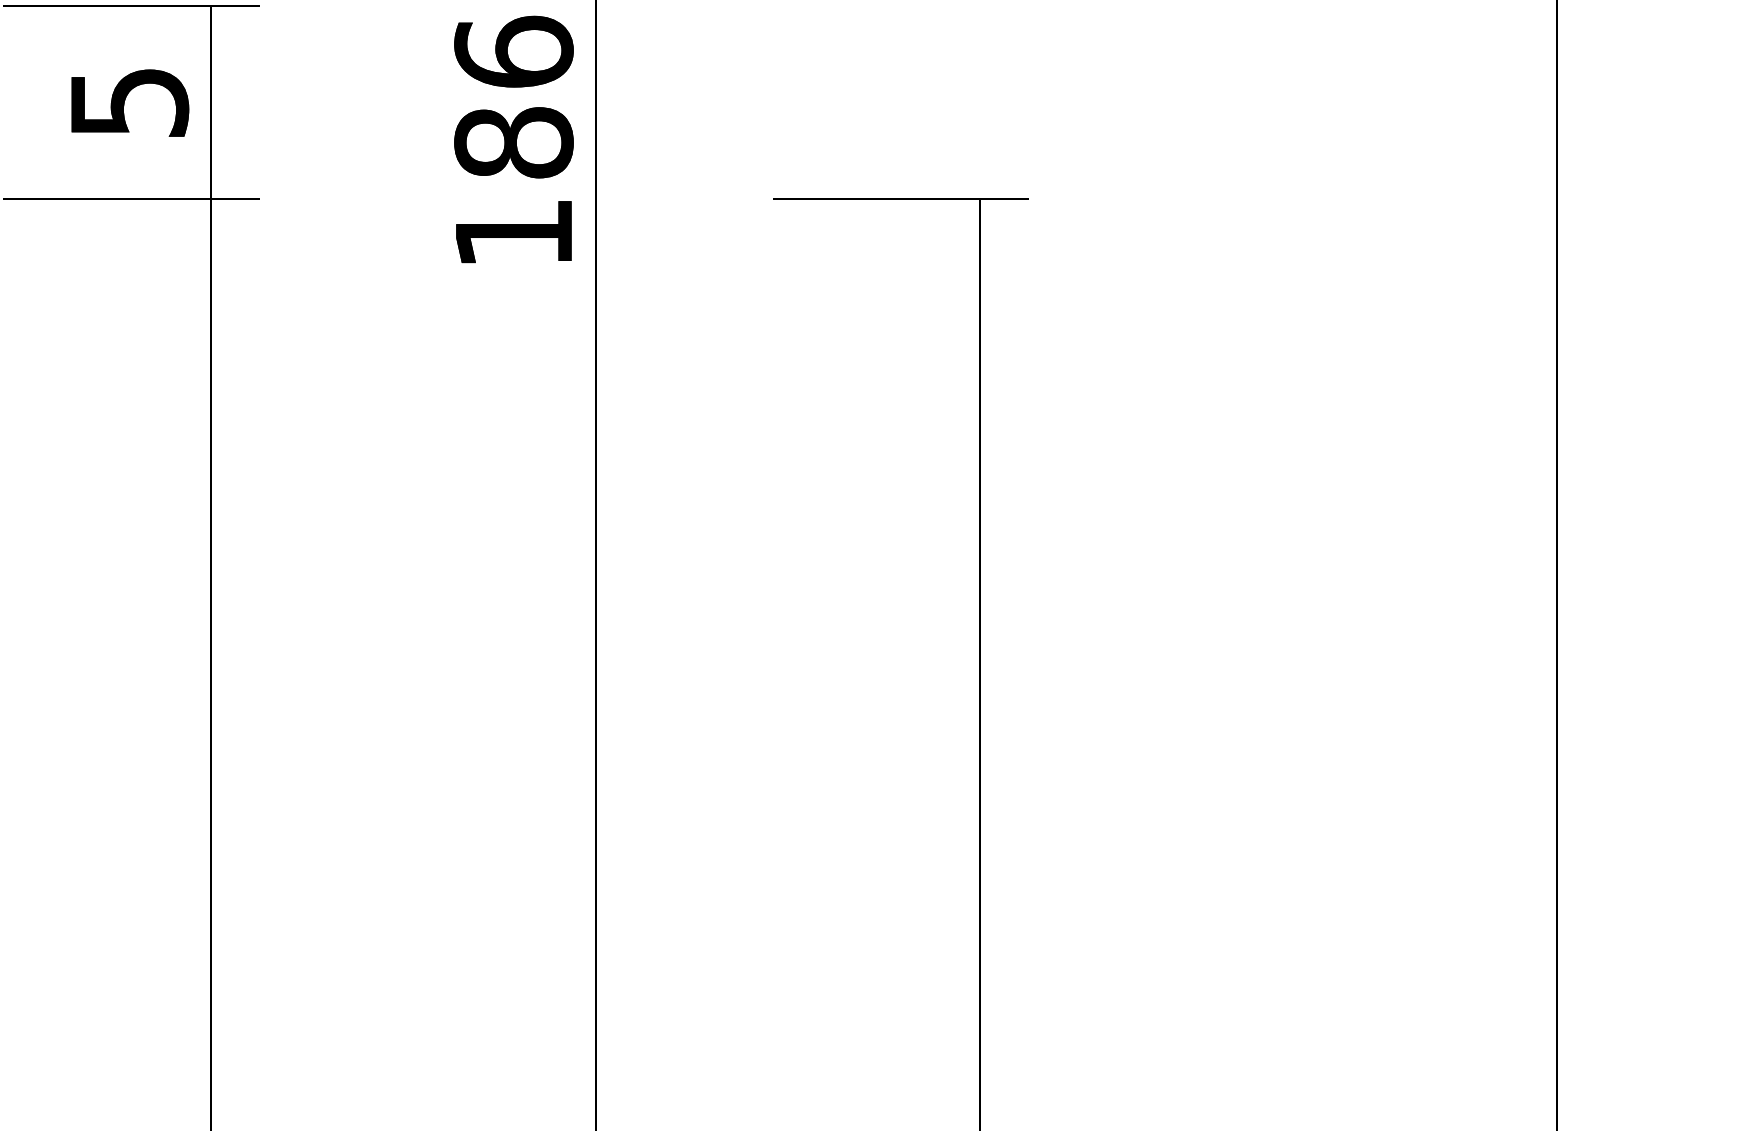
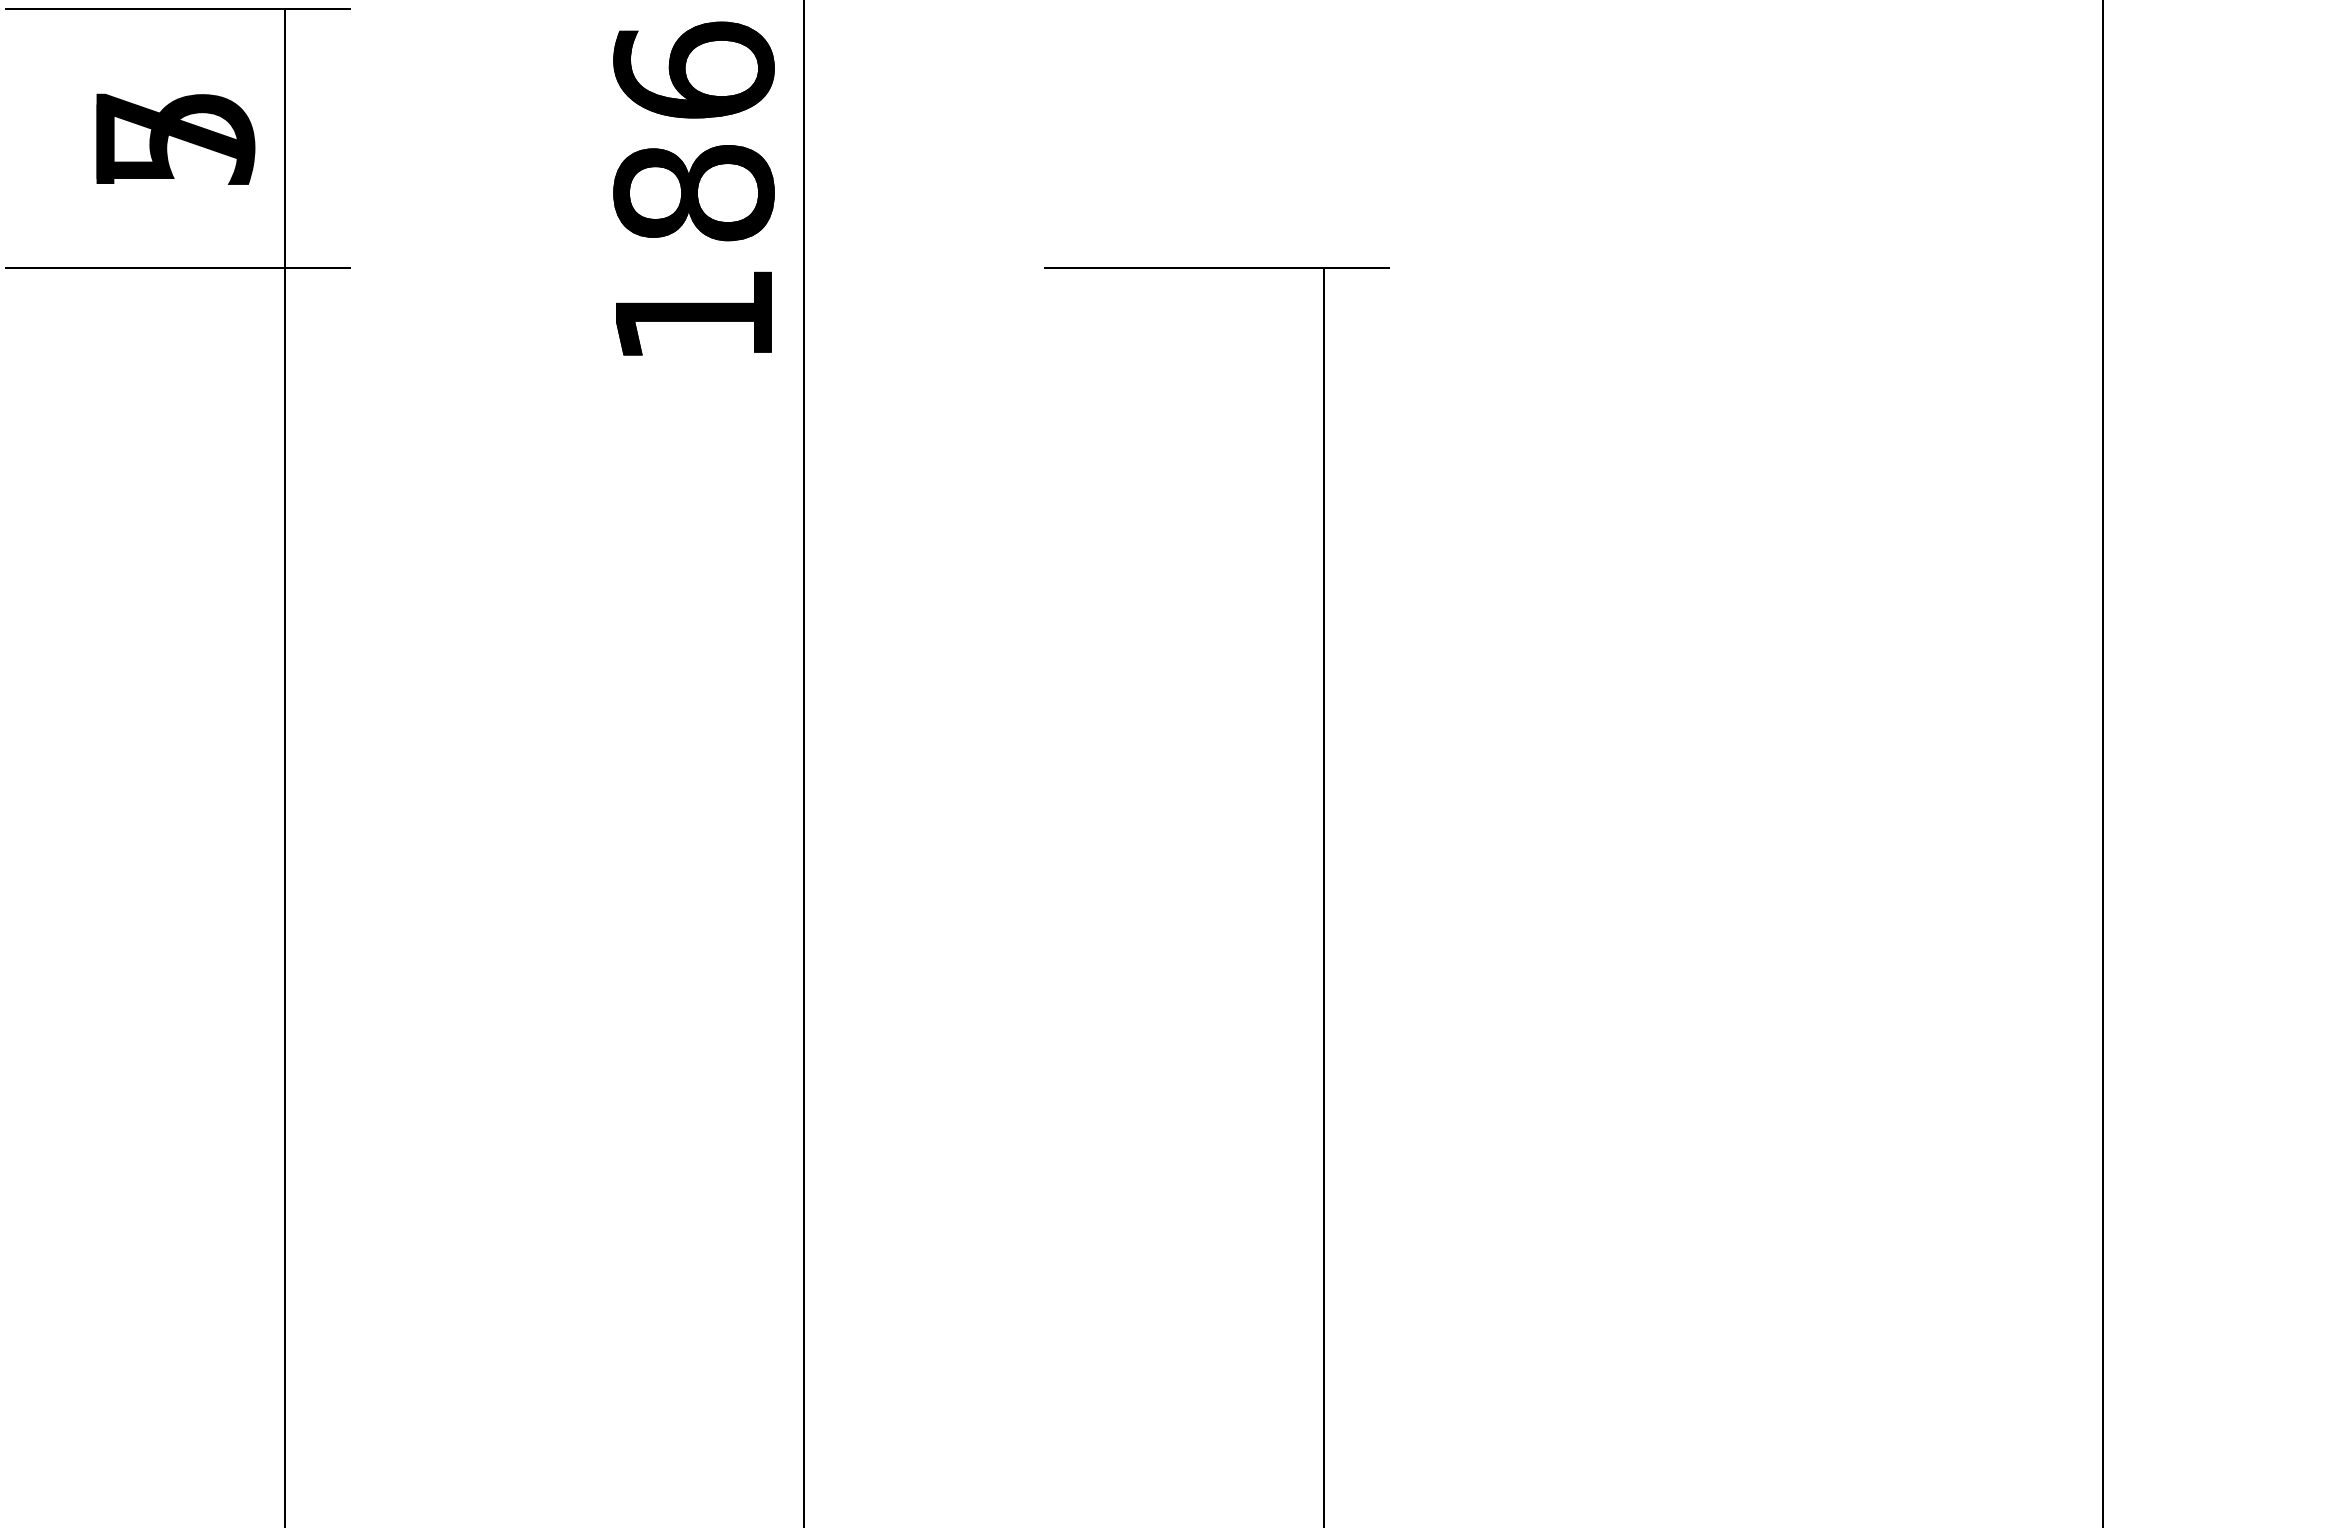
text: (130, 102) -> (175, 138), 5 -> 7

